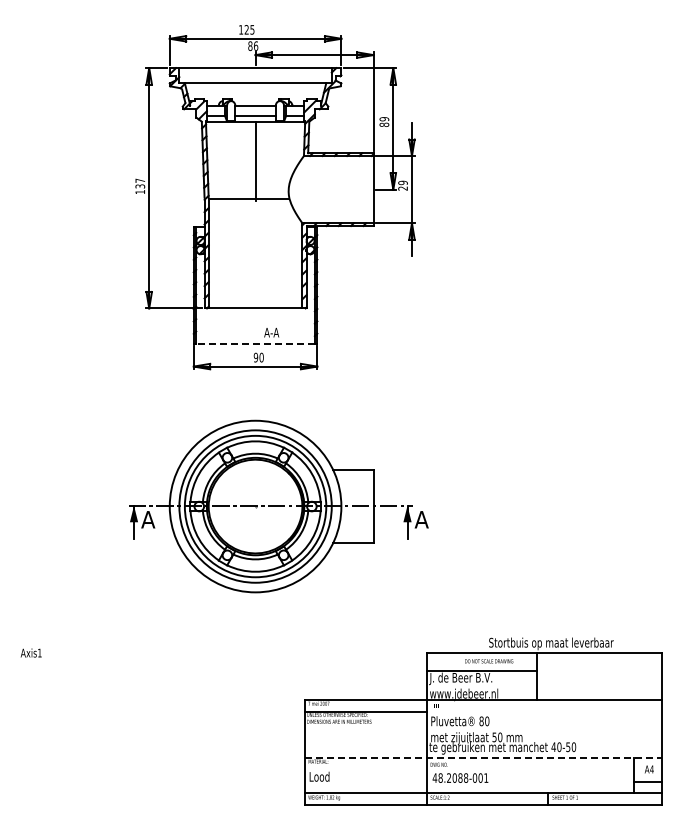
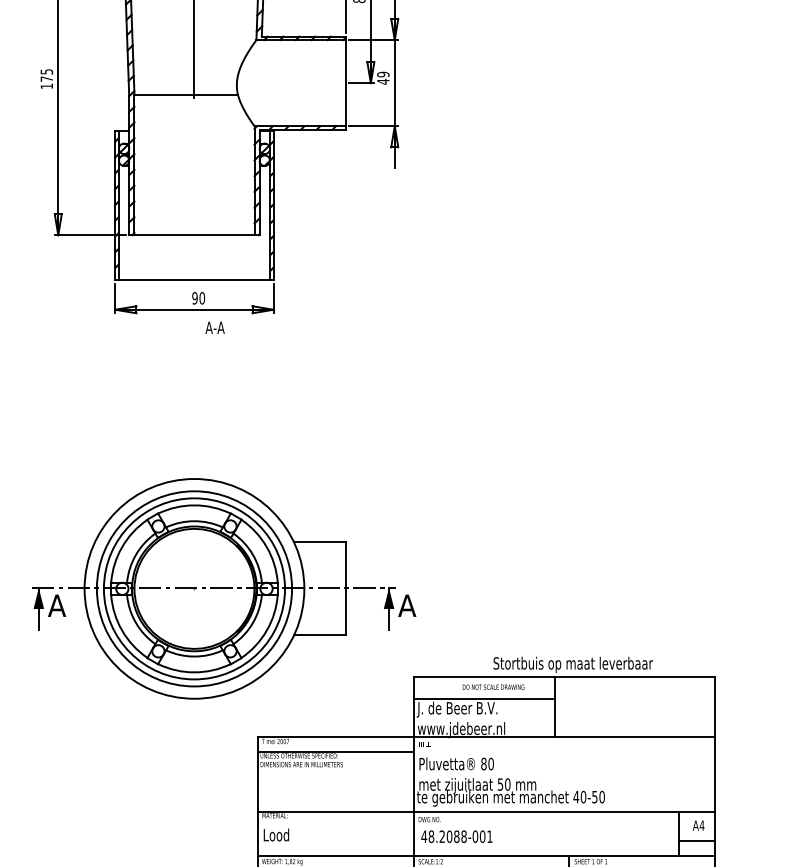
text: (140, 183) -> (47, 75), 137 -> 175
text: (402, 188) -> (382, 81), 29 -> 49
text: (271, 332) -> (214, 327), moved
line: (255, 343) -> (194, 280), dashed -> solid
part: (278, 506) -> (223, 588), moved
line: (484, 758) -> (487, 811), dashed -> solid

